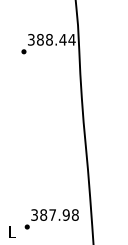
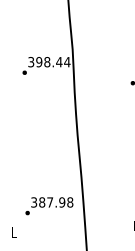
text: (40, 40) -> (39, 62), 388.44 -> 398.44
text: (51, 219) -> (49, 206), moved

